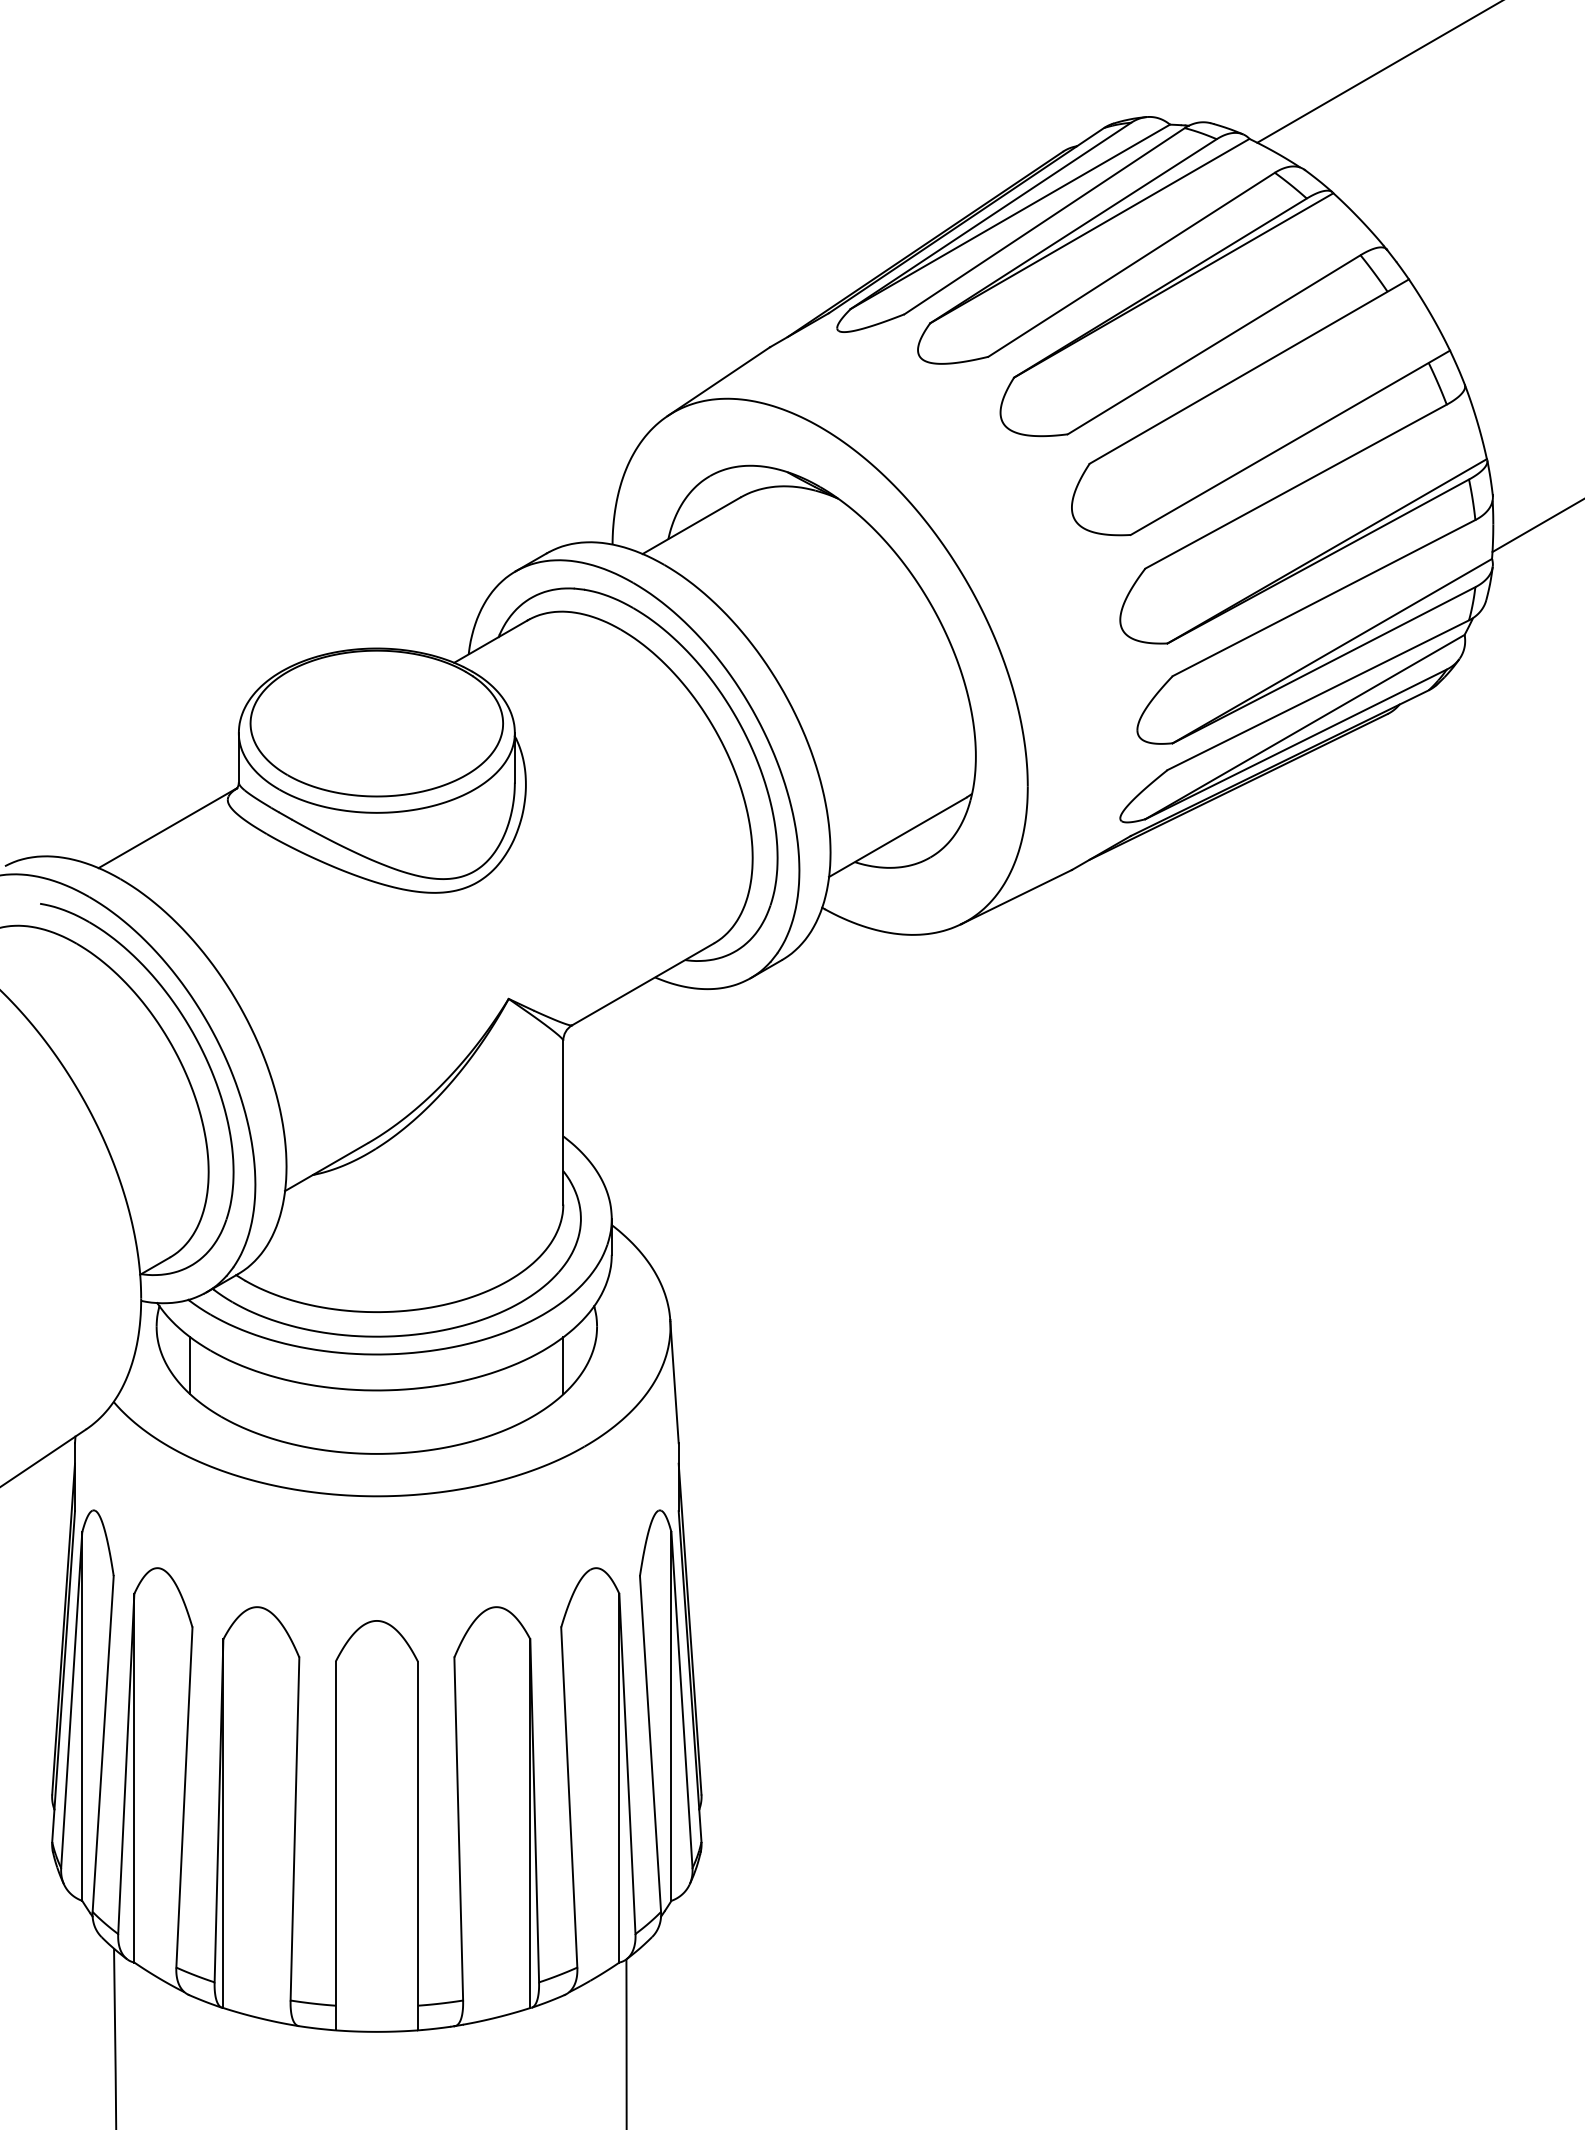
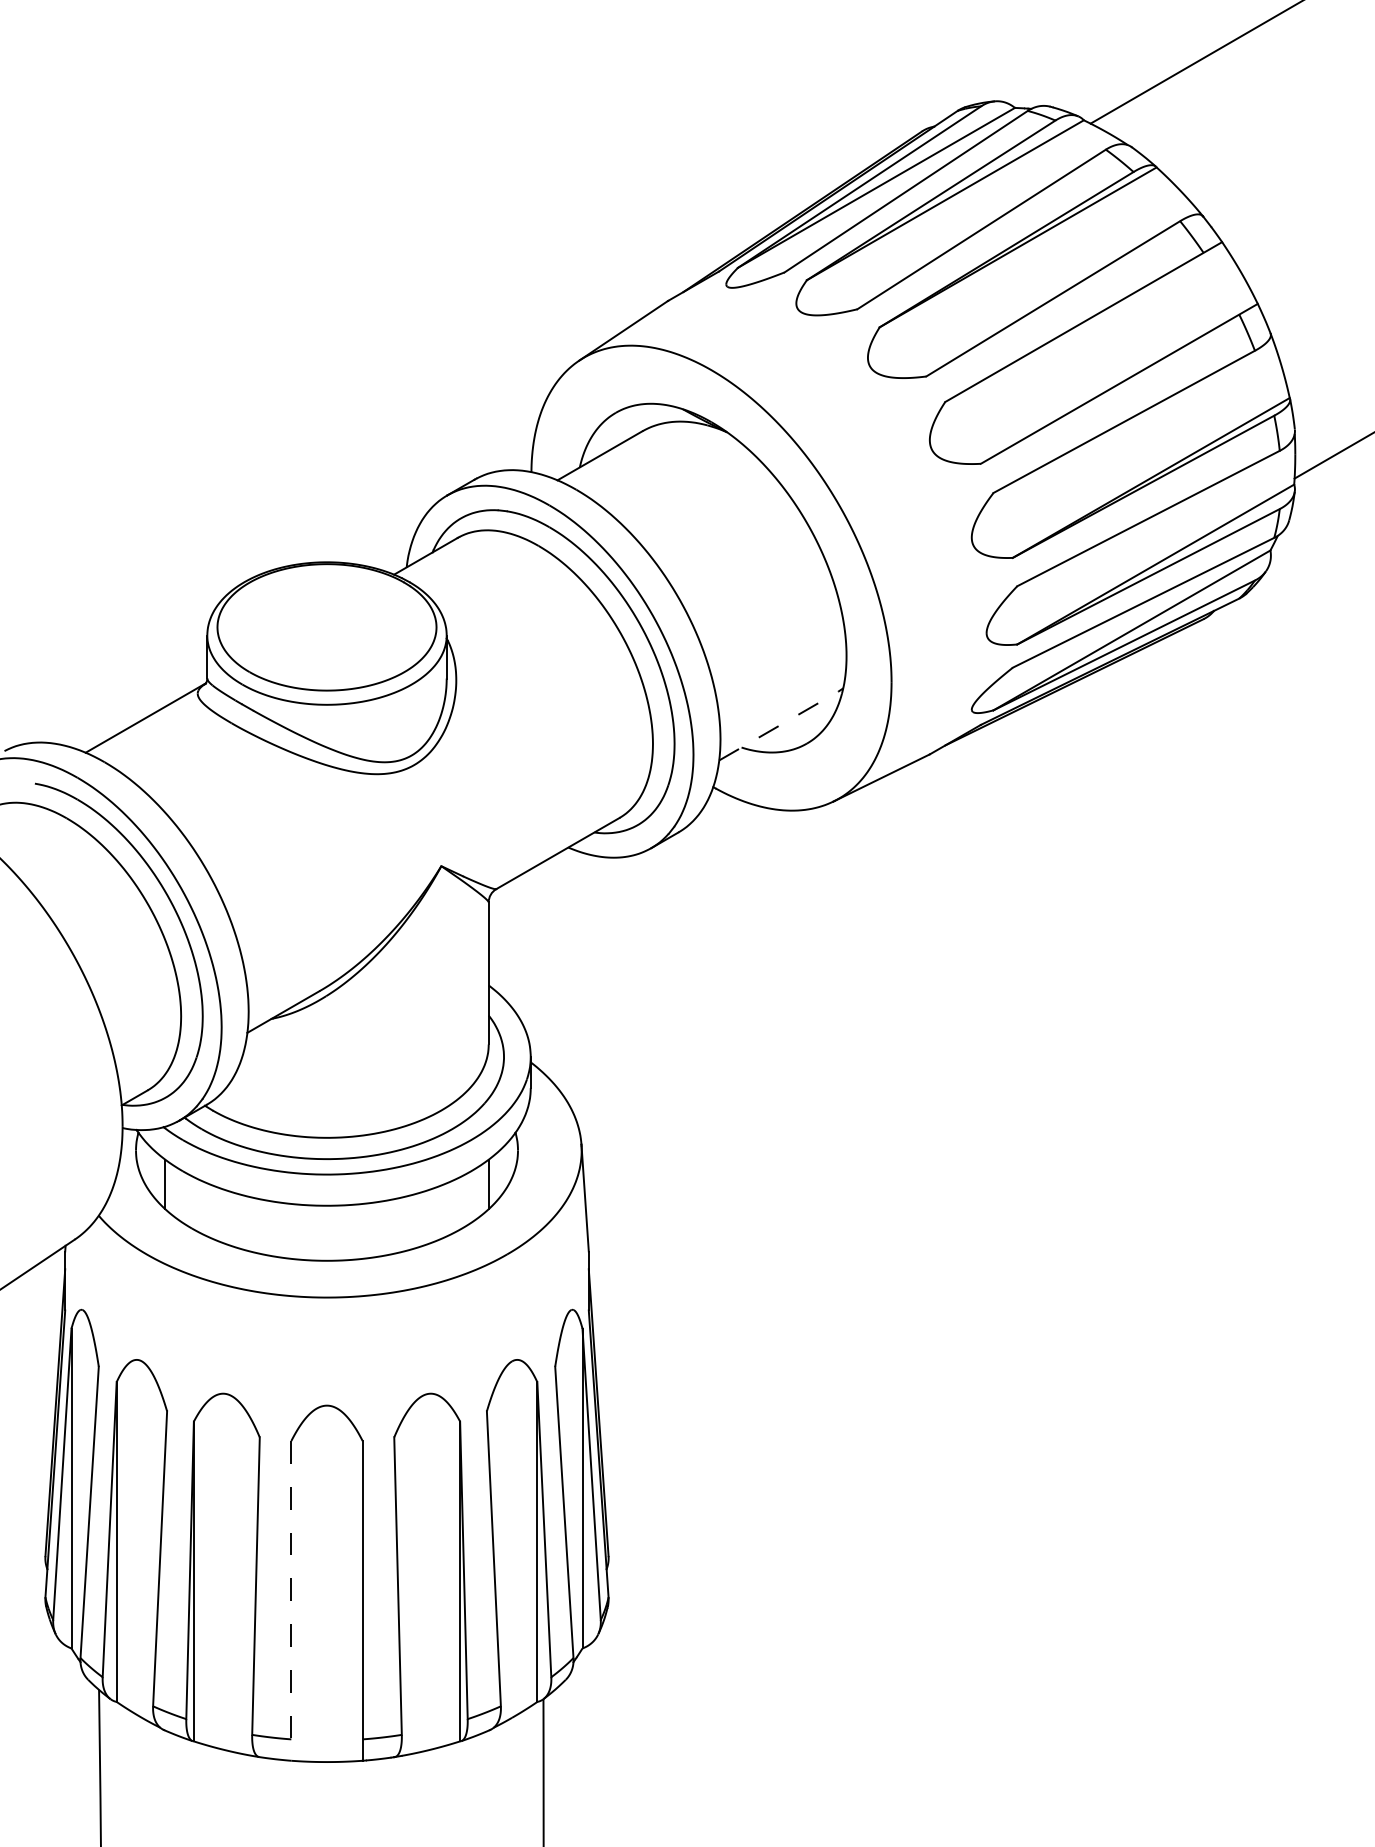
line: (898, 837) -> (779, 726), solid -> dashed
line: (335, 1846) -> (291, 1601), solid -> dashed

